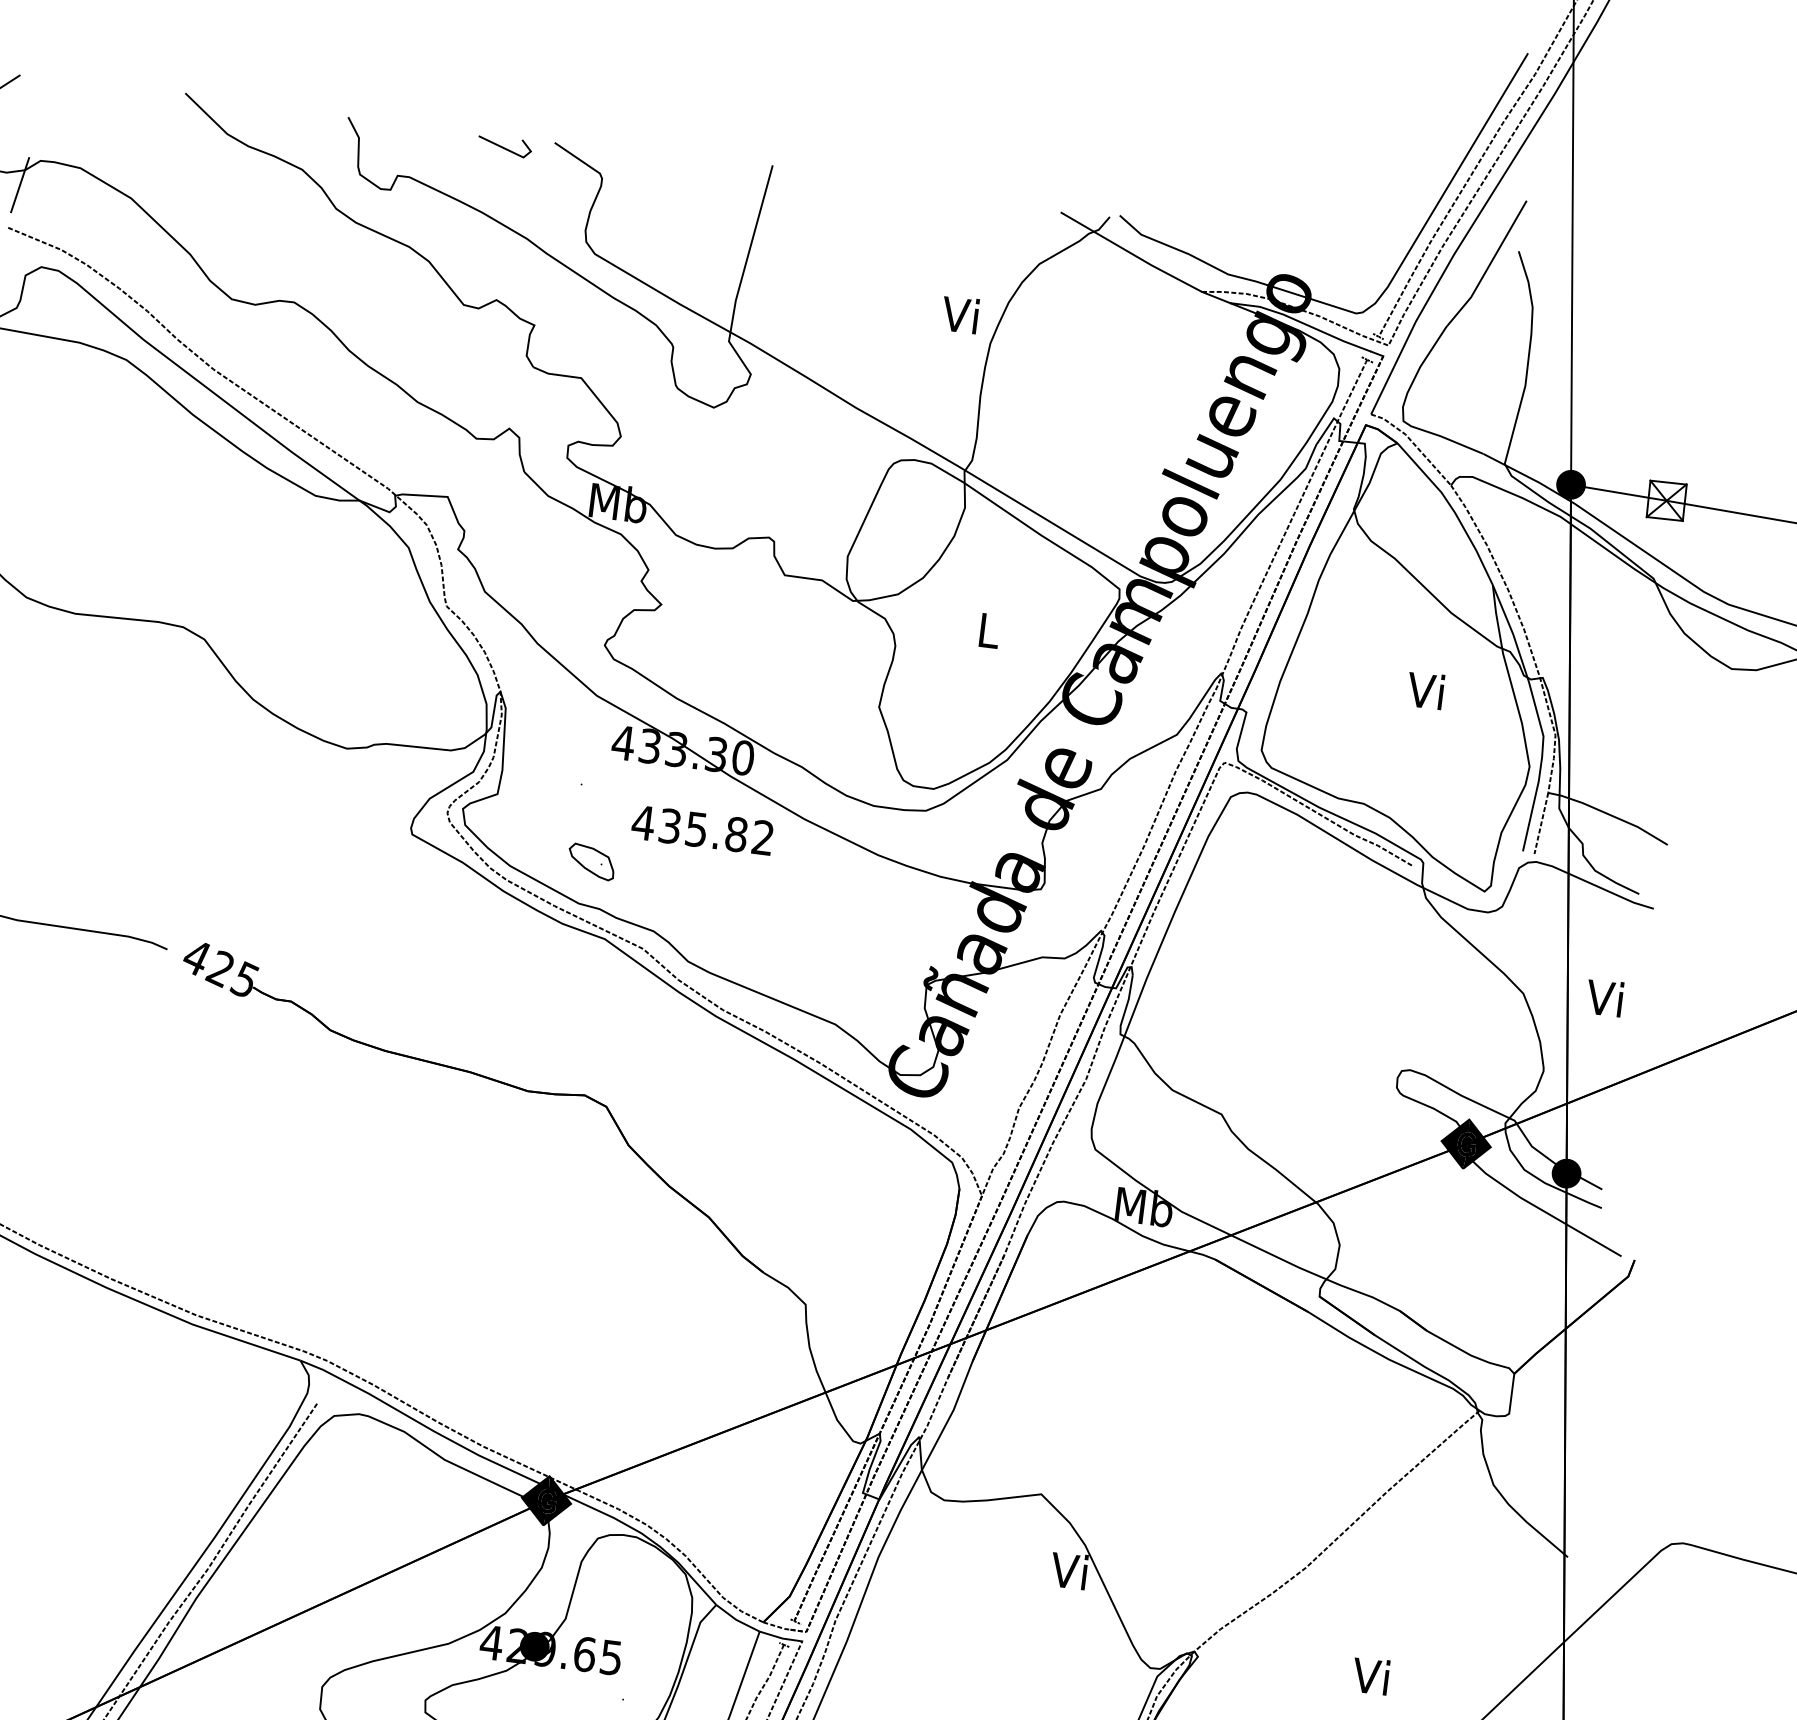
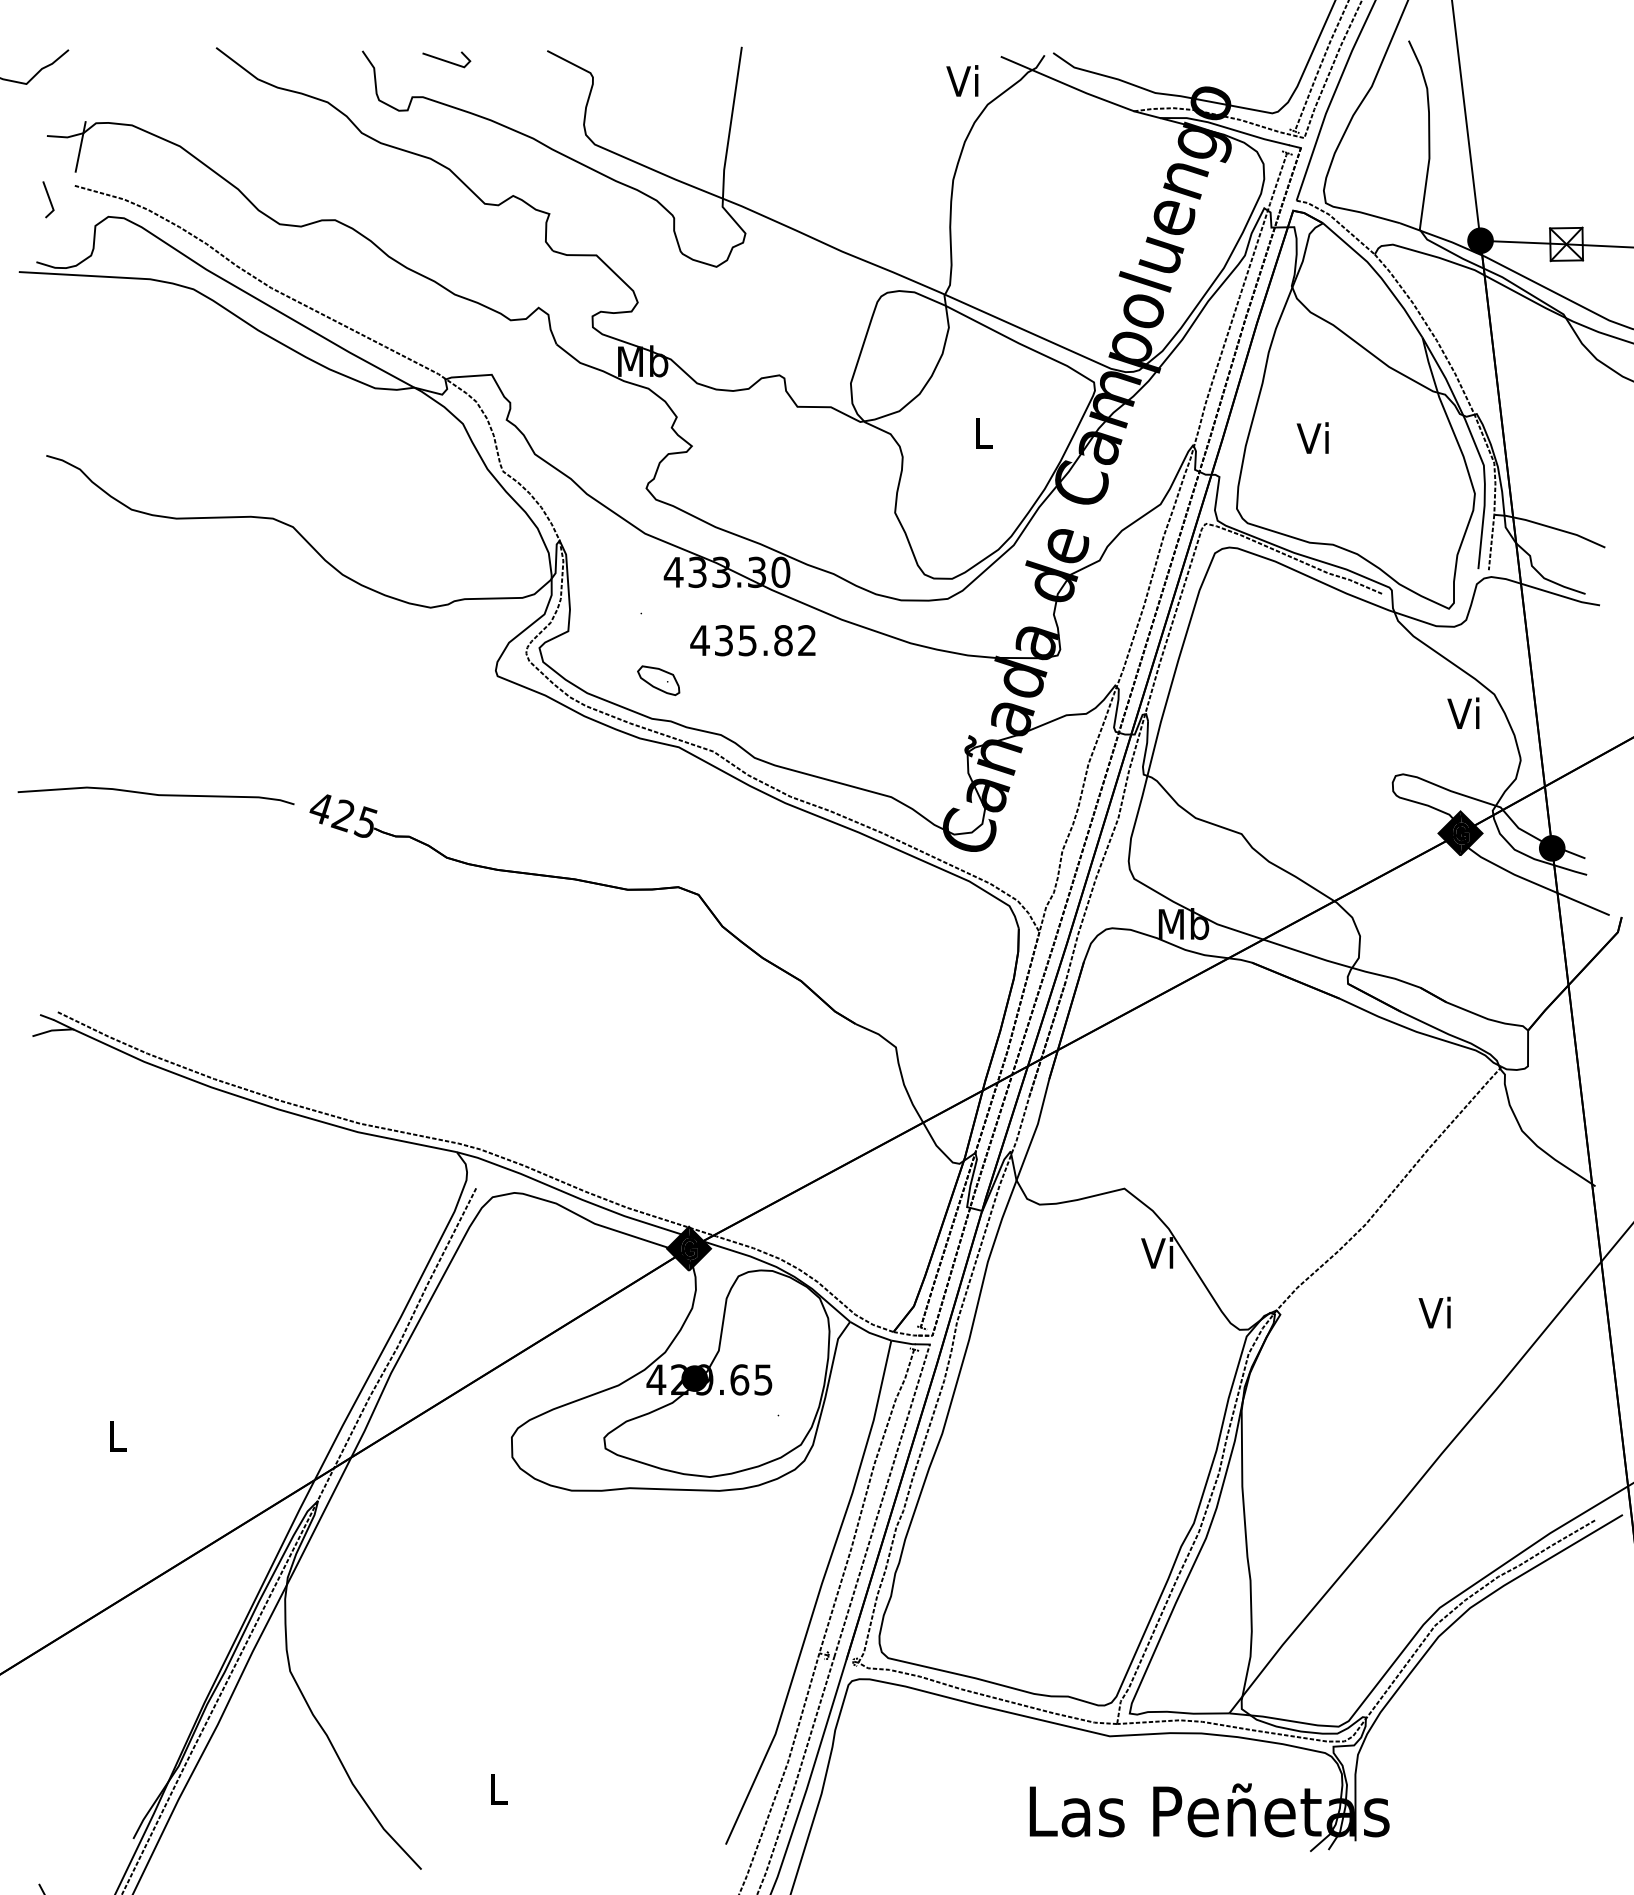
line: (504, 147) -> (446, 60), moved
text: (960, 314) -> (962, 80), moved
text: (1425, 689) -> (1312, 437), moved
text: (1604, 997) -> (1463, 712), moved

